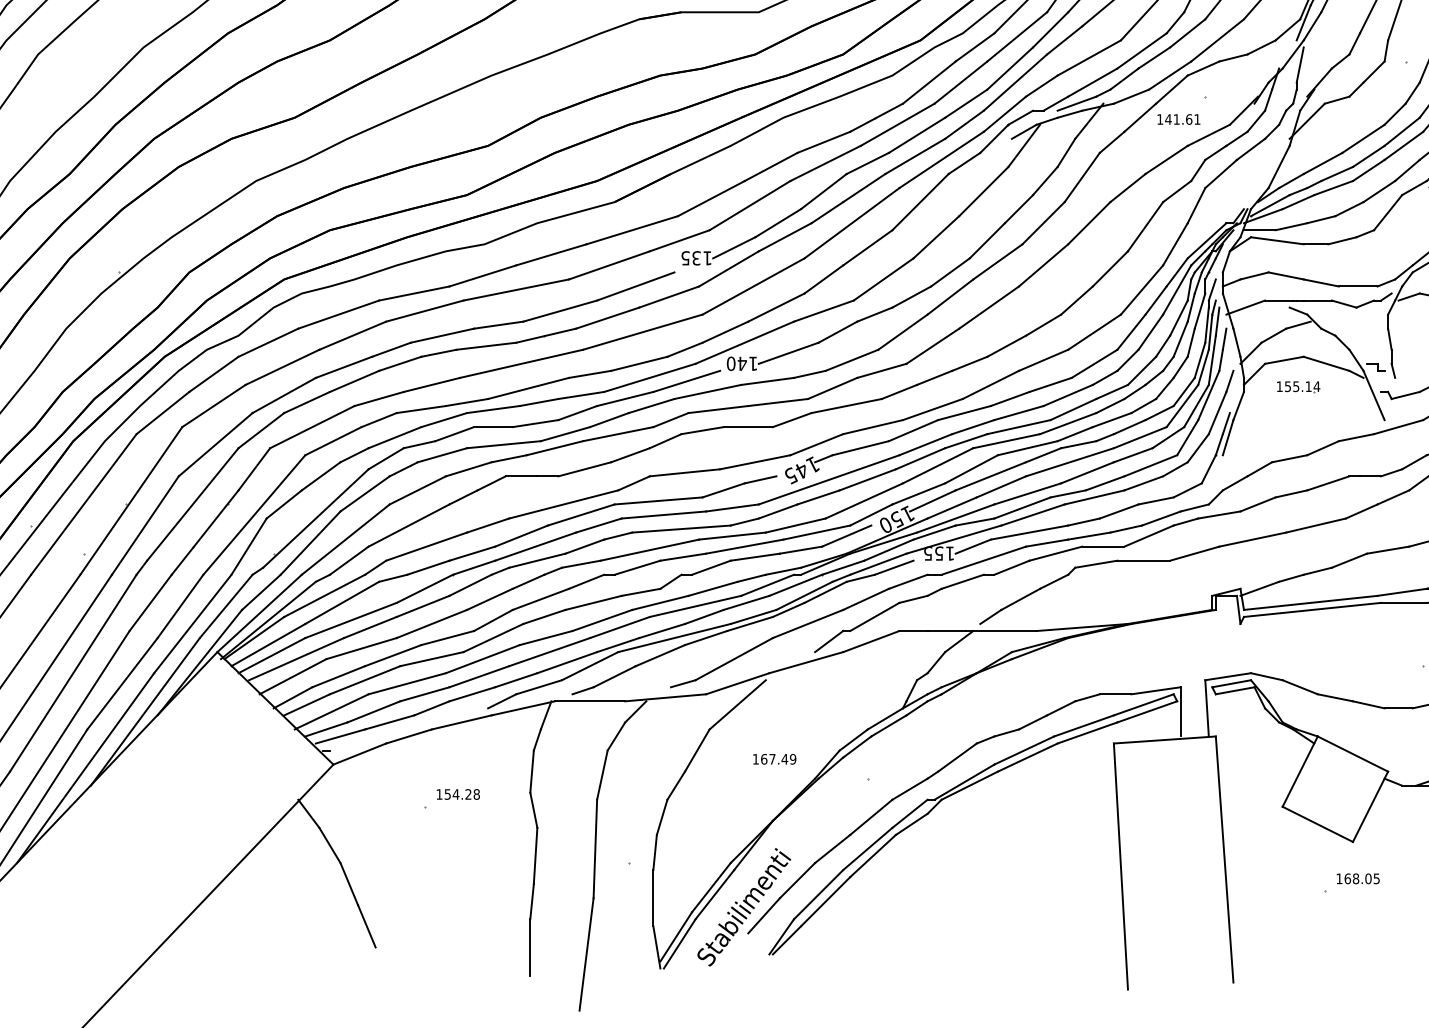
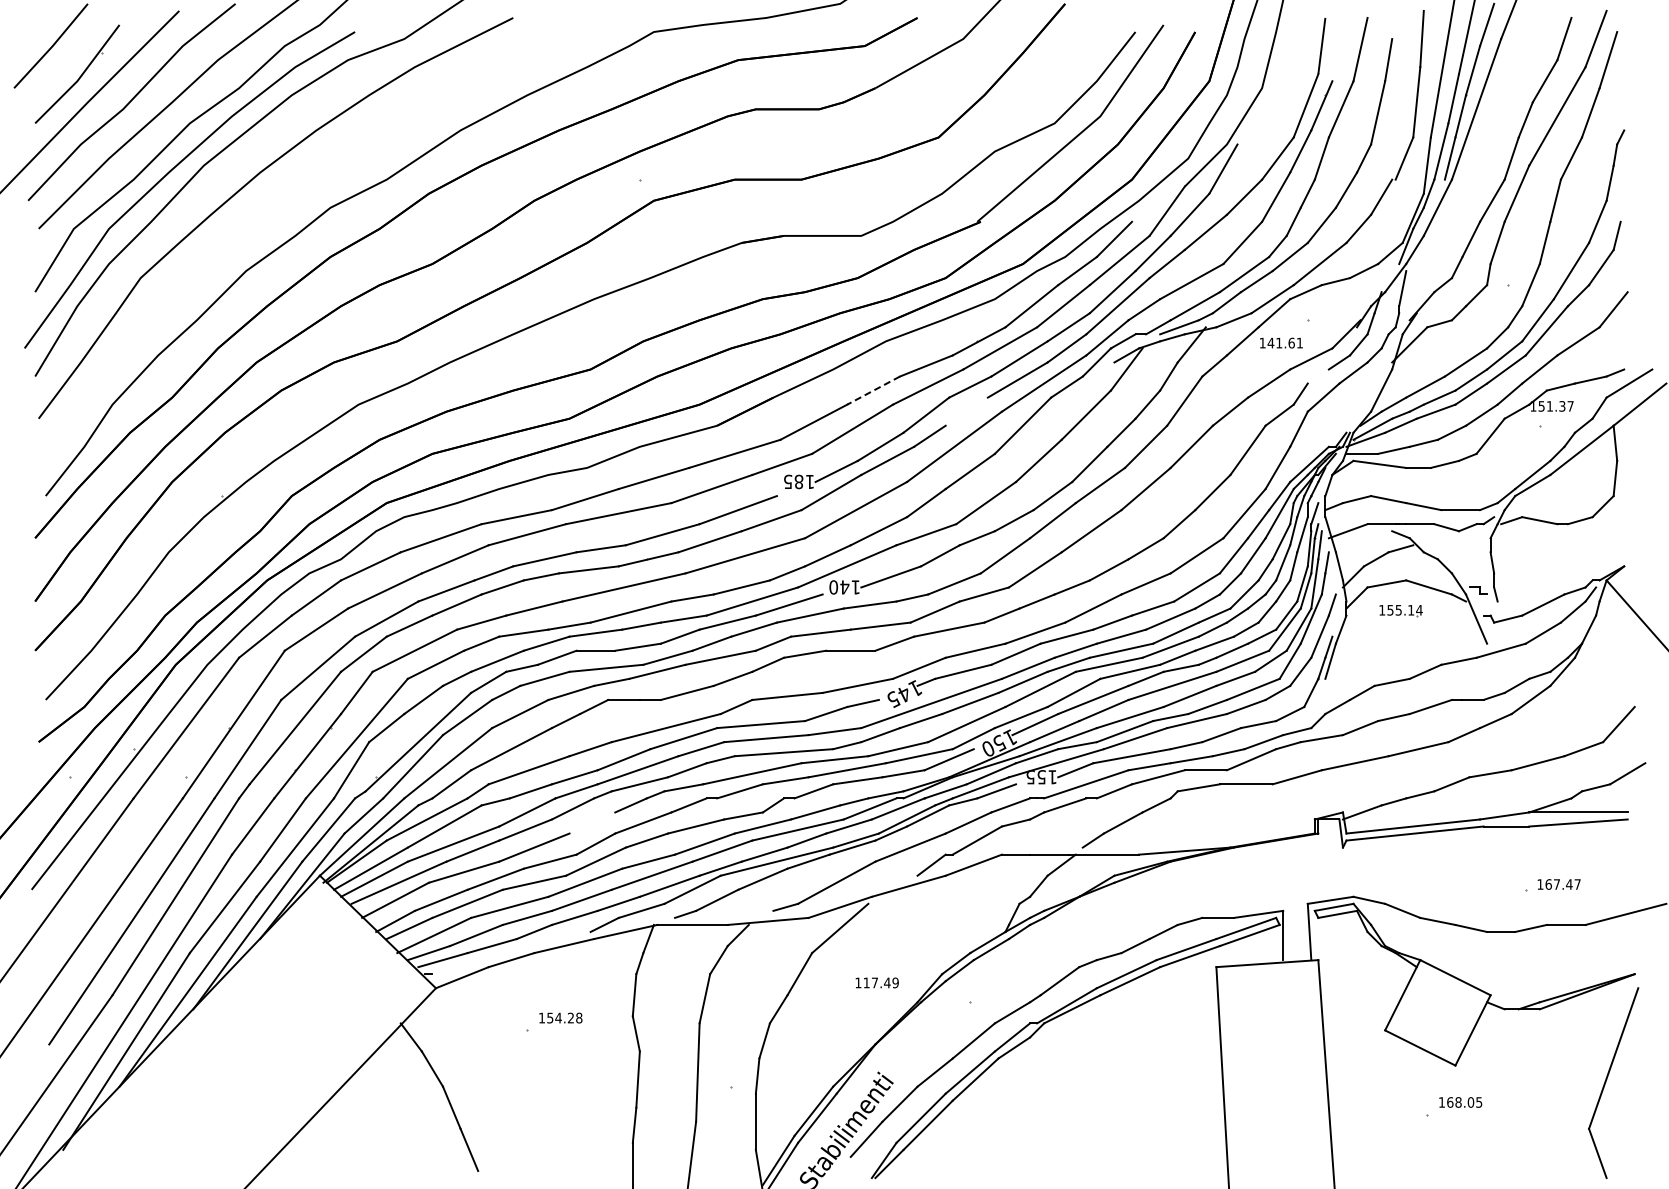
line: (1215, 152) -> (1317, 376), removed
line: (771, 166) -> (873, 390), solid -> dashed
line: (864, 187) -> (966, 411), removed
text: (696, 257) -> (798, 481), 135 -> 185
line: (490, 598) -> (592, 822), removed
text: (764, 758) -> (866, 982), 167.49 -> 117.49

